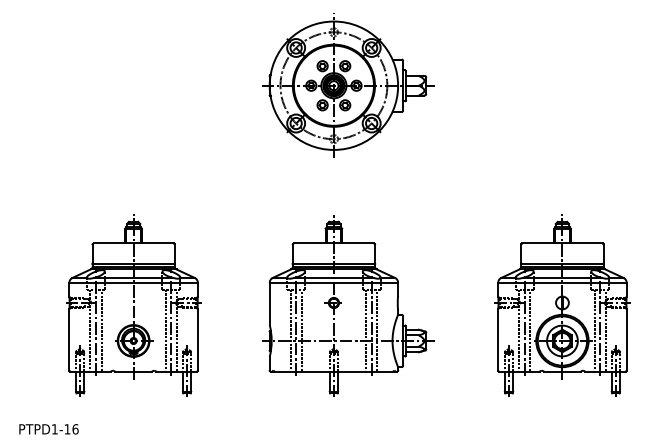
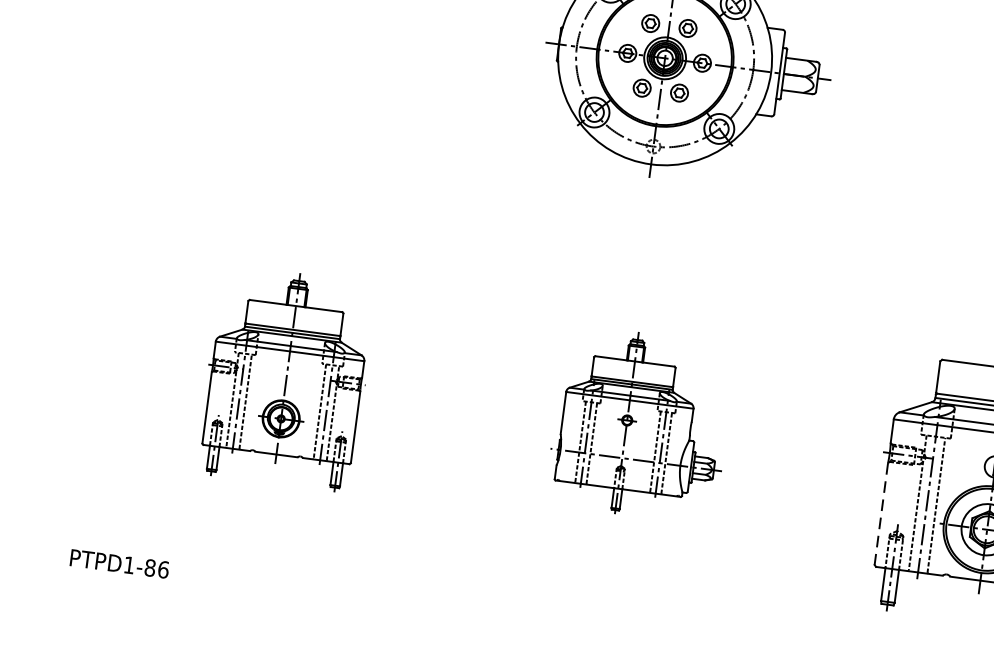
part: (133, 305) -> (286, 377), size x0.7
part: (348, 305) -> (641, 424), size x0.6
line: (498, 339) -> (881, 513), solid -> dashed
text: (67, 429) -> (150, 568), PTPD1-16 -> PTPD1-86

